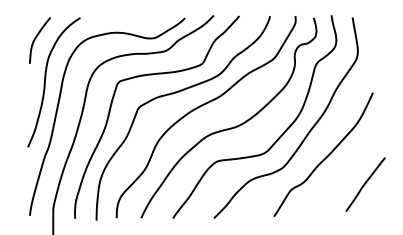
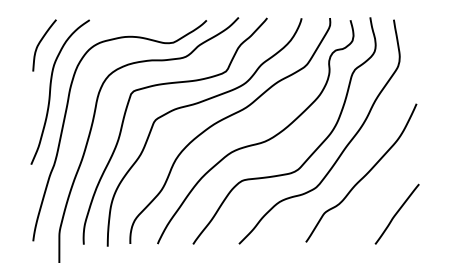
curve: (365, 184) -> (397, 214), moved

